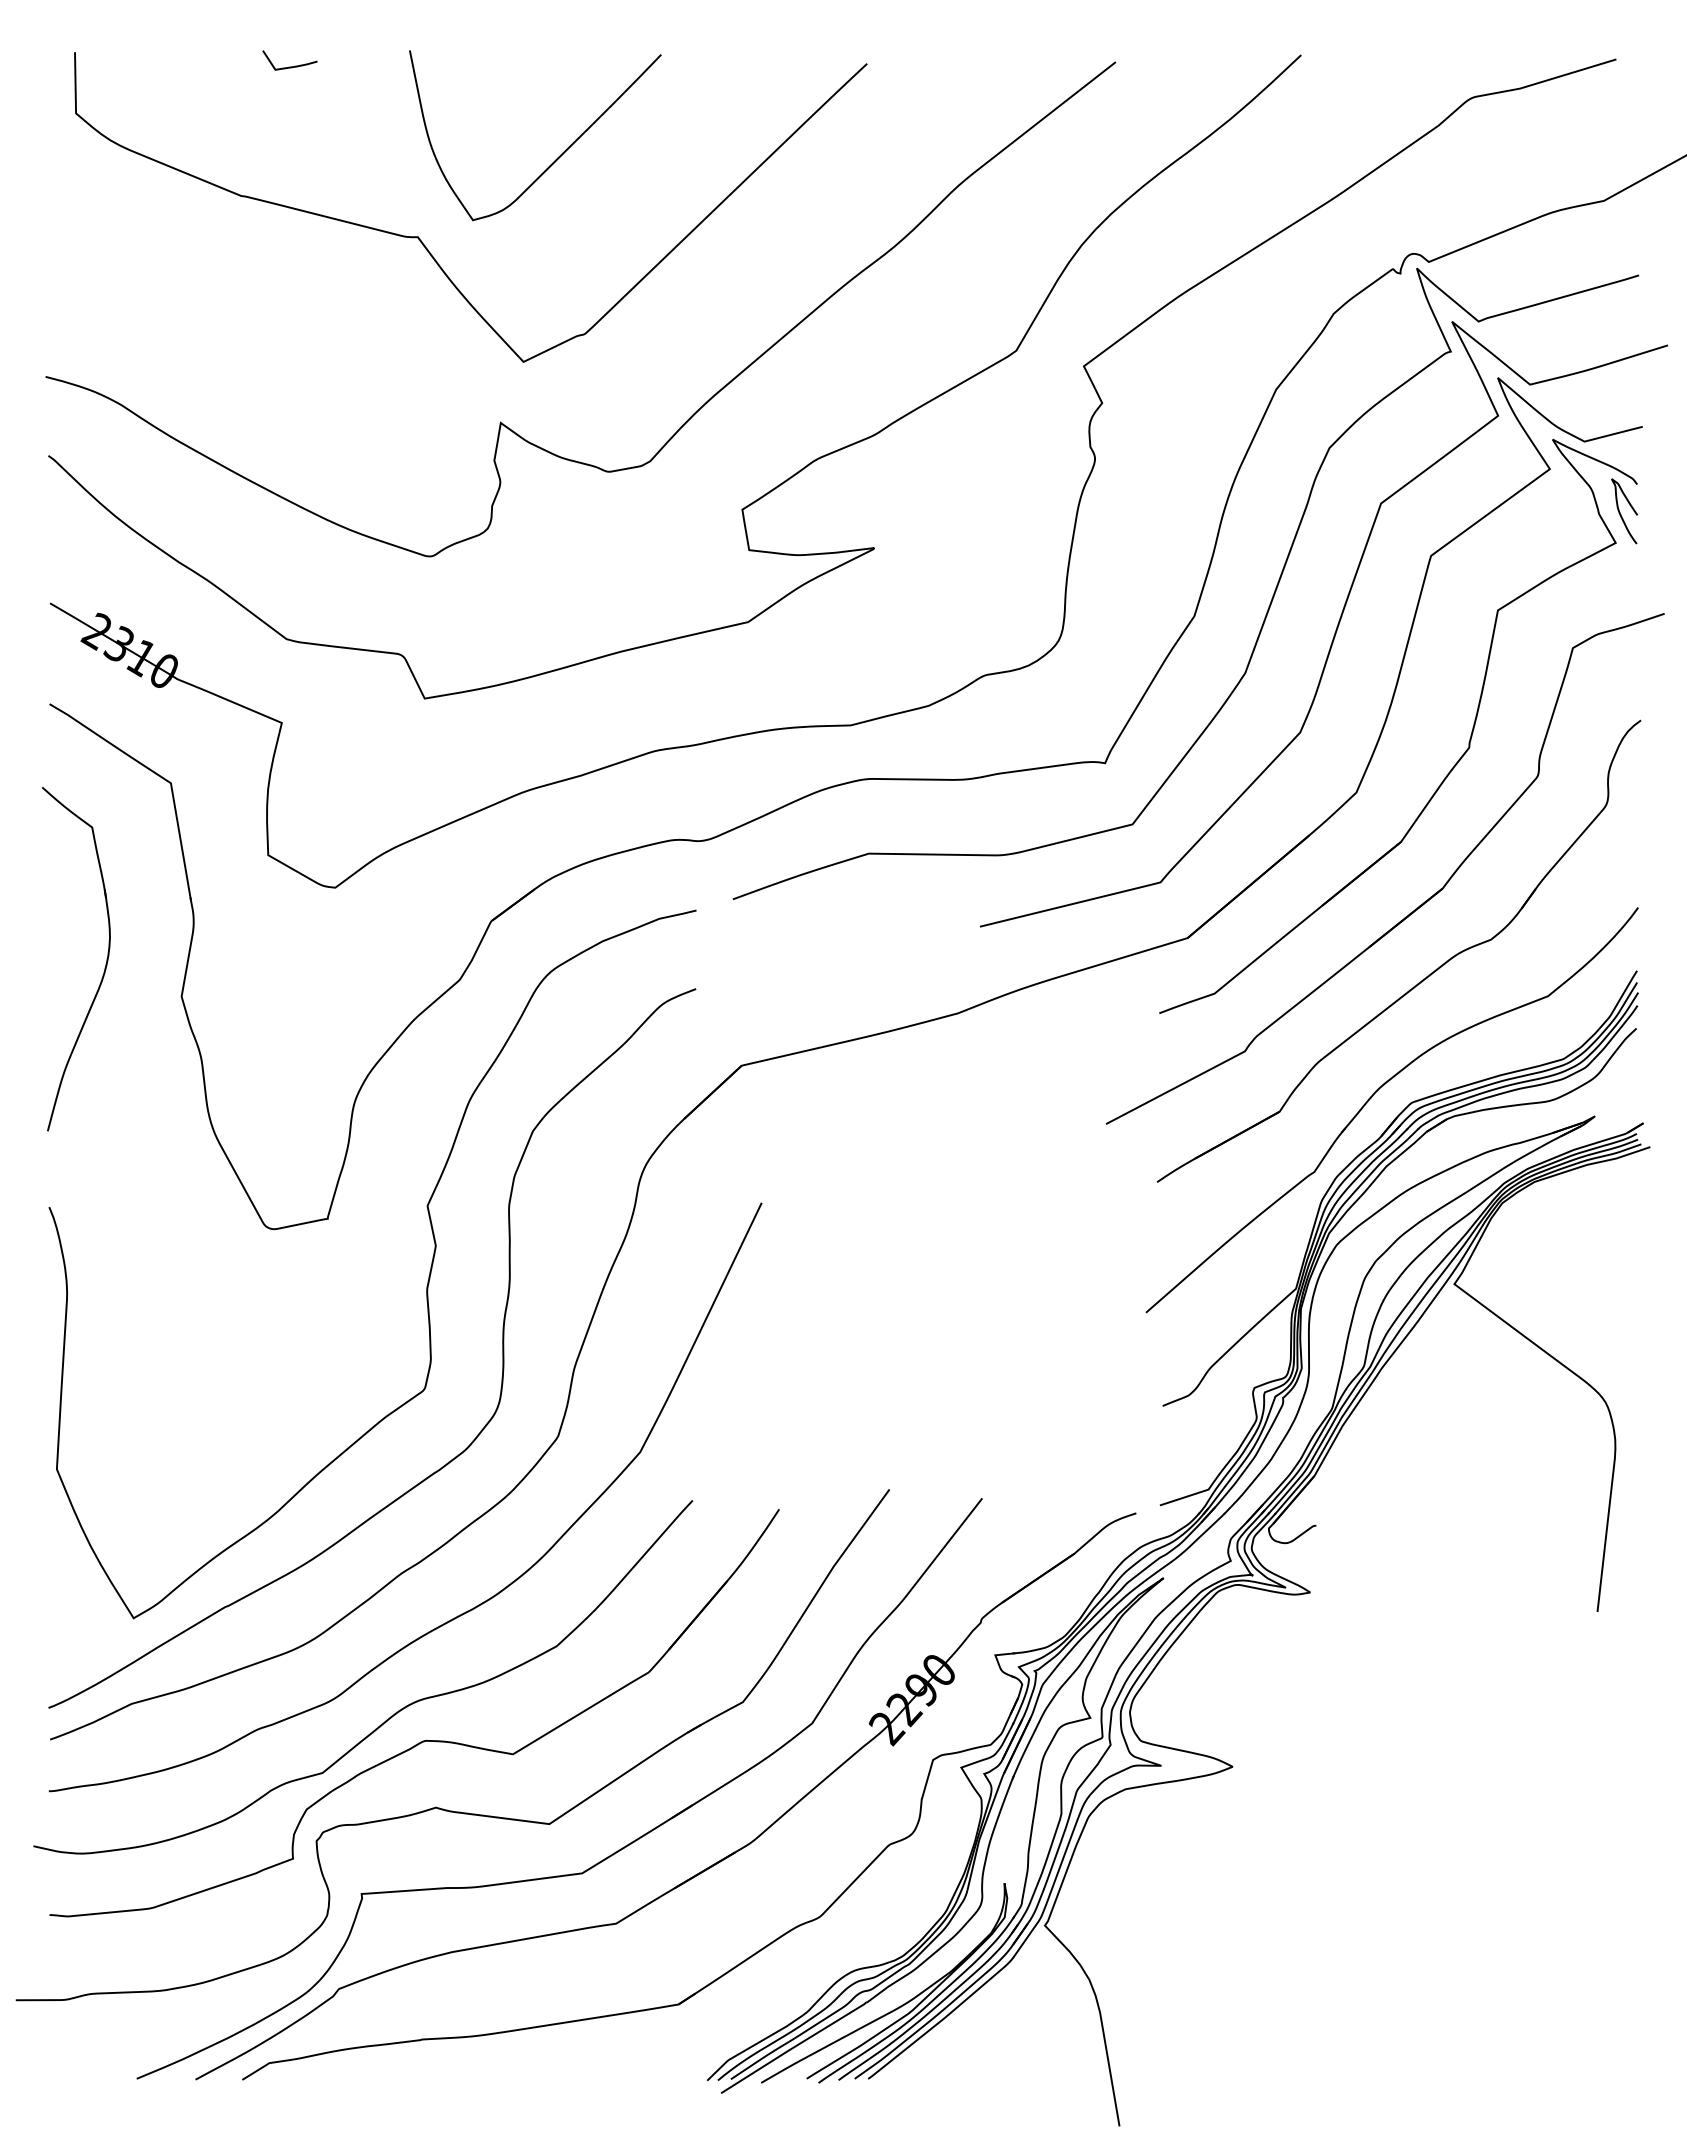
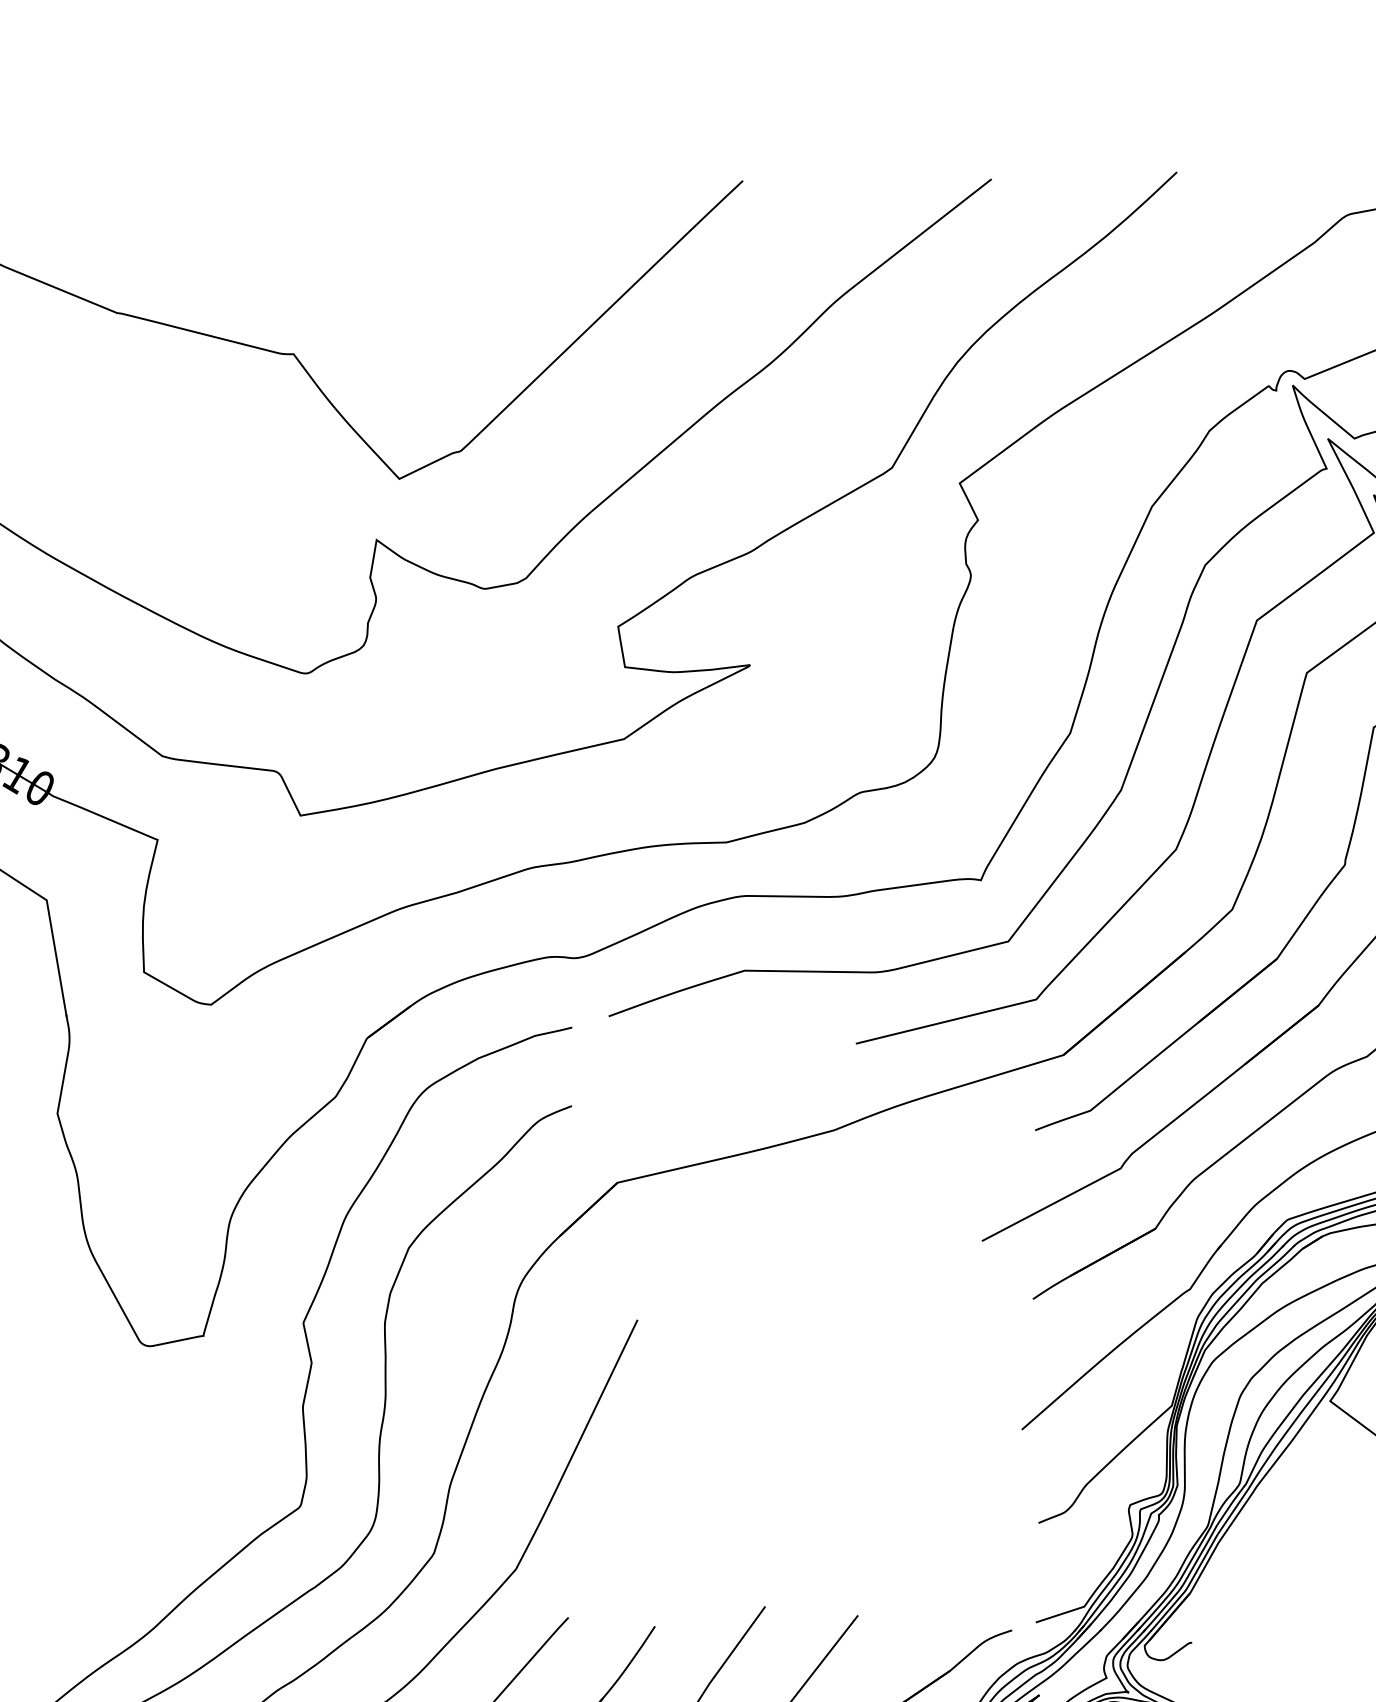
line: (289, 66) -> (165, 183), removed
curve: (557, 157) -> (433, 274), removed

